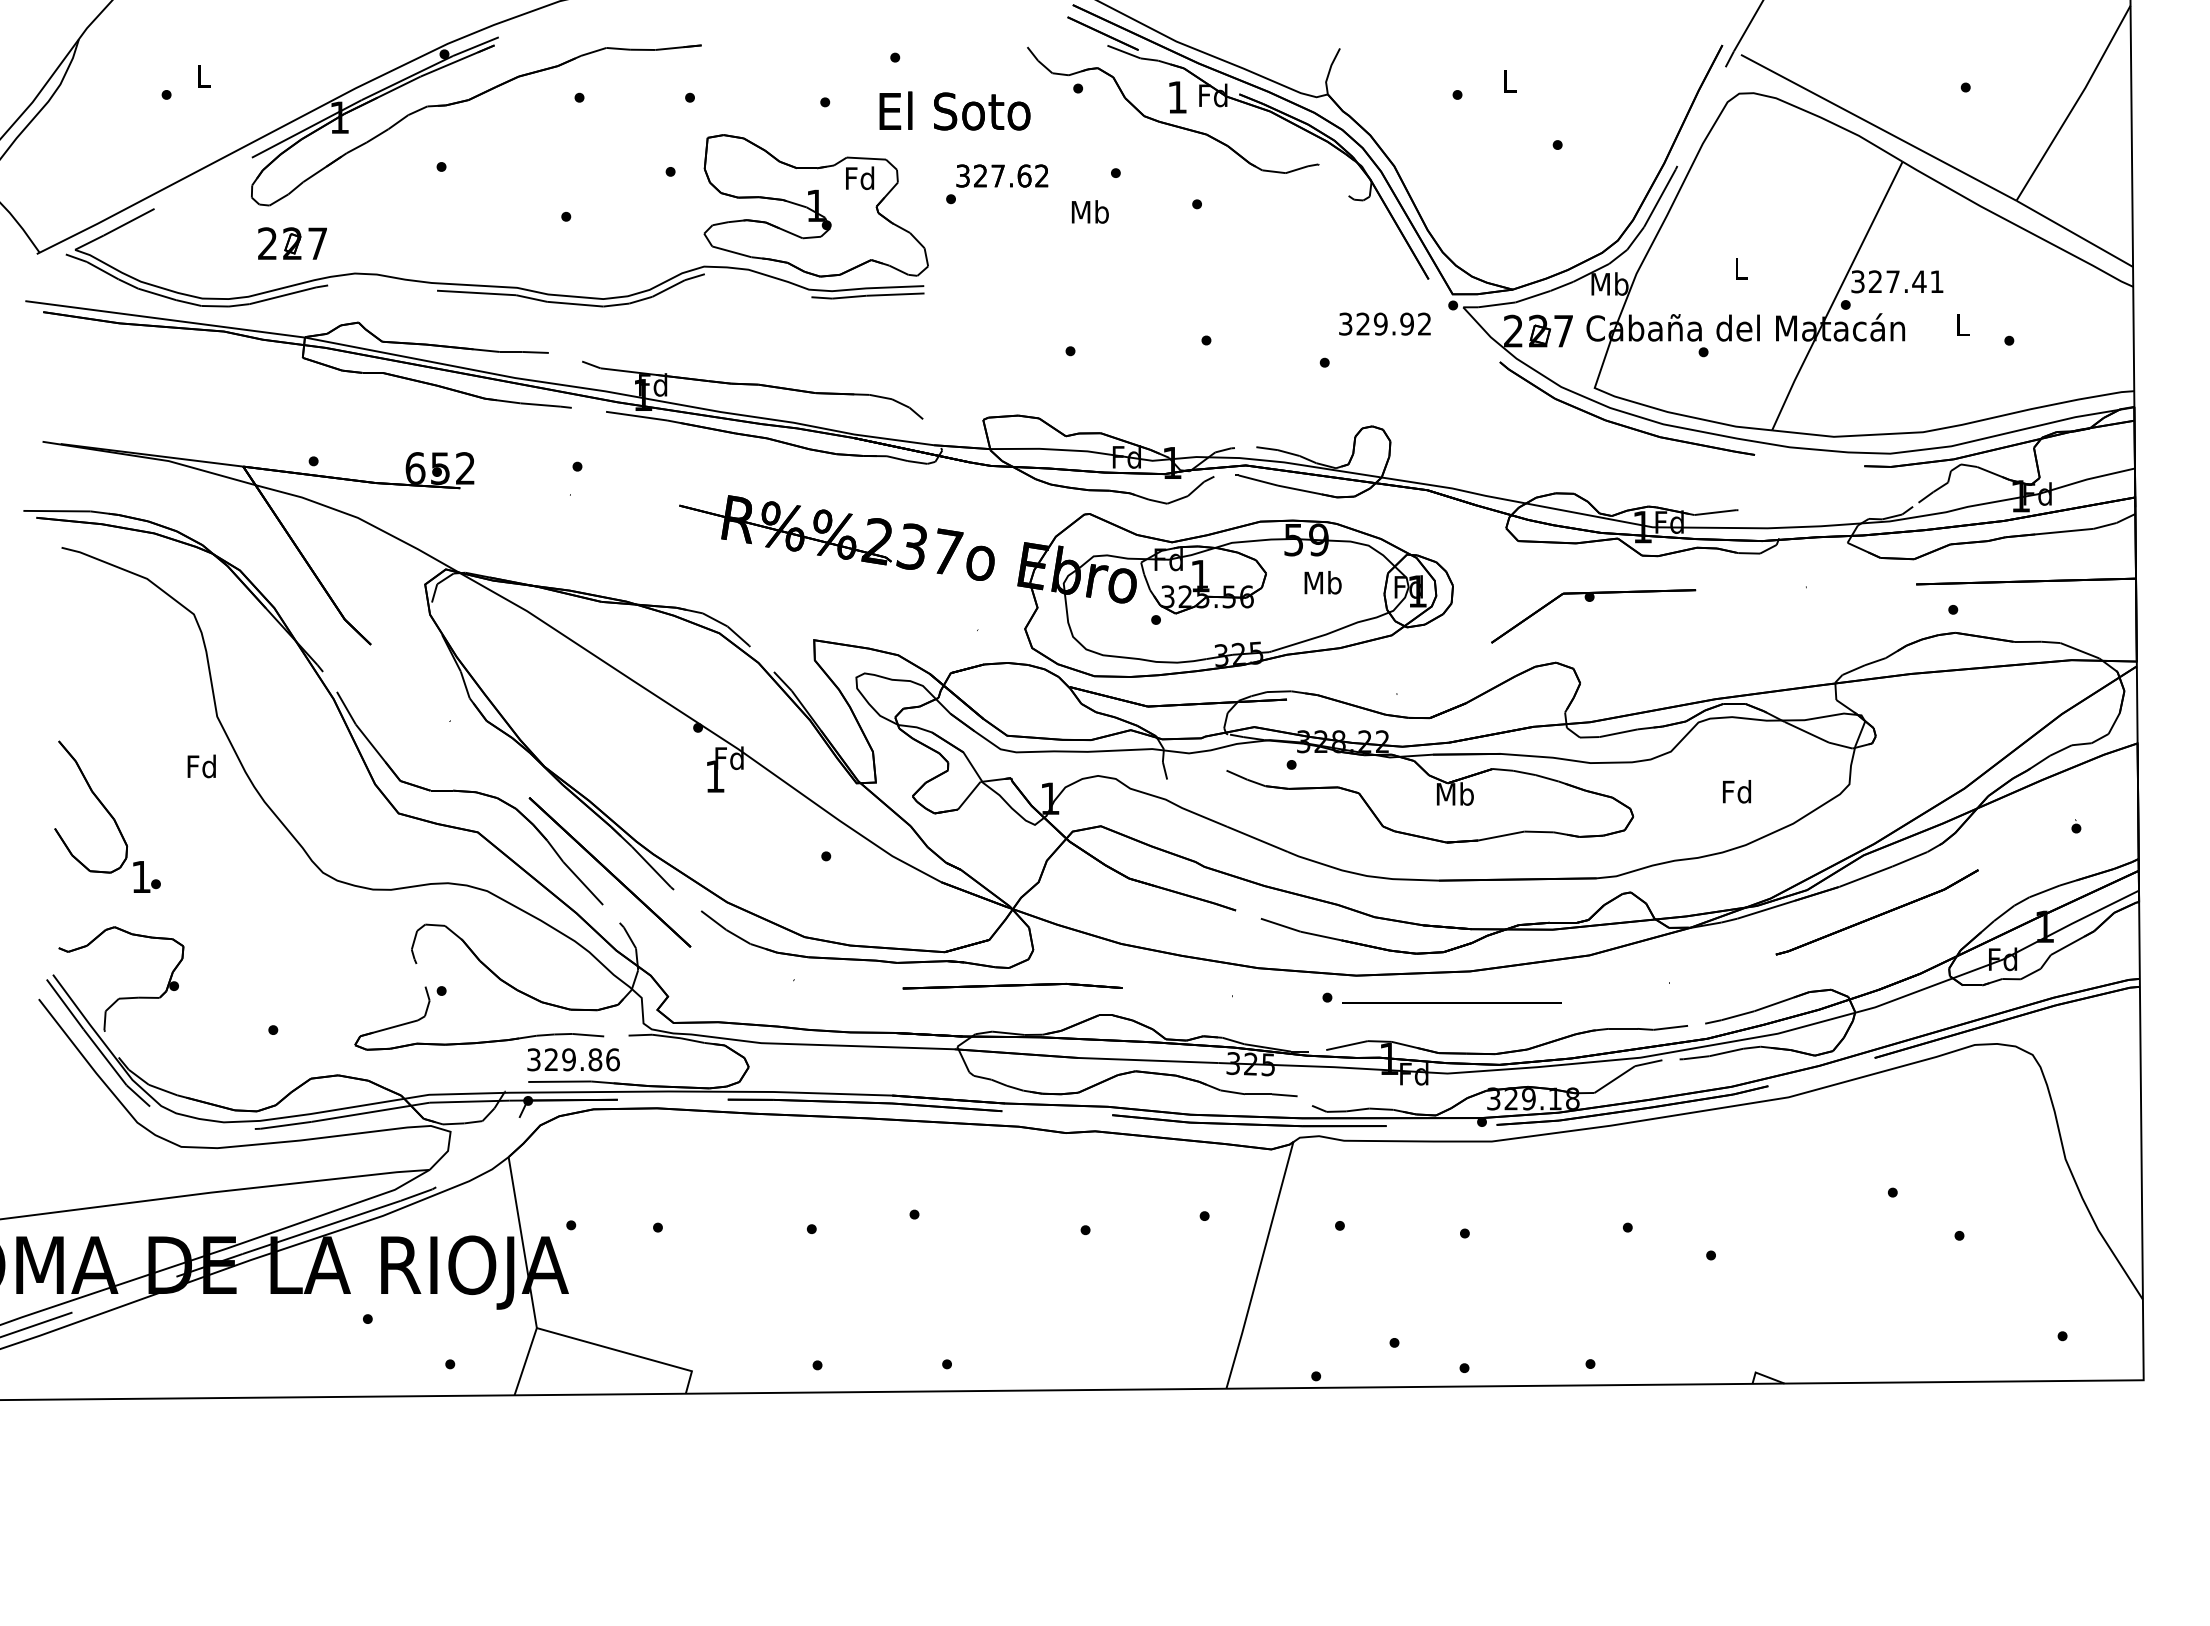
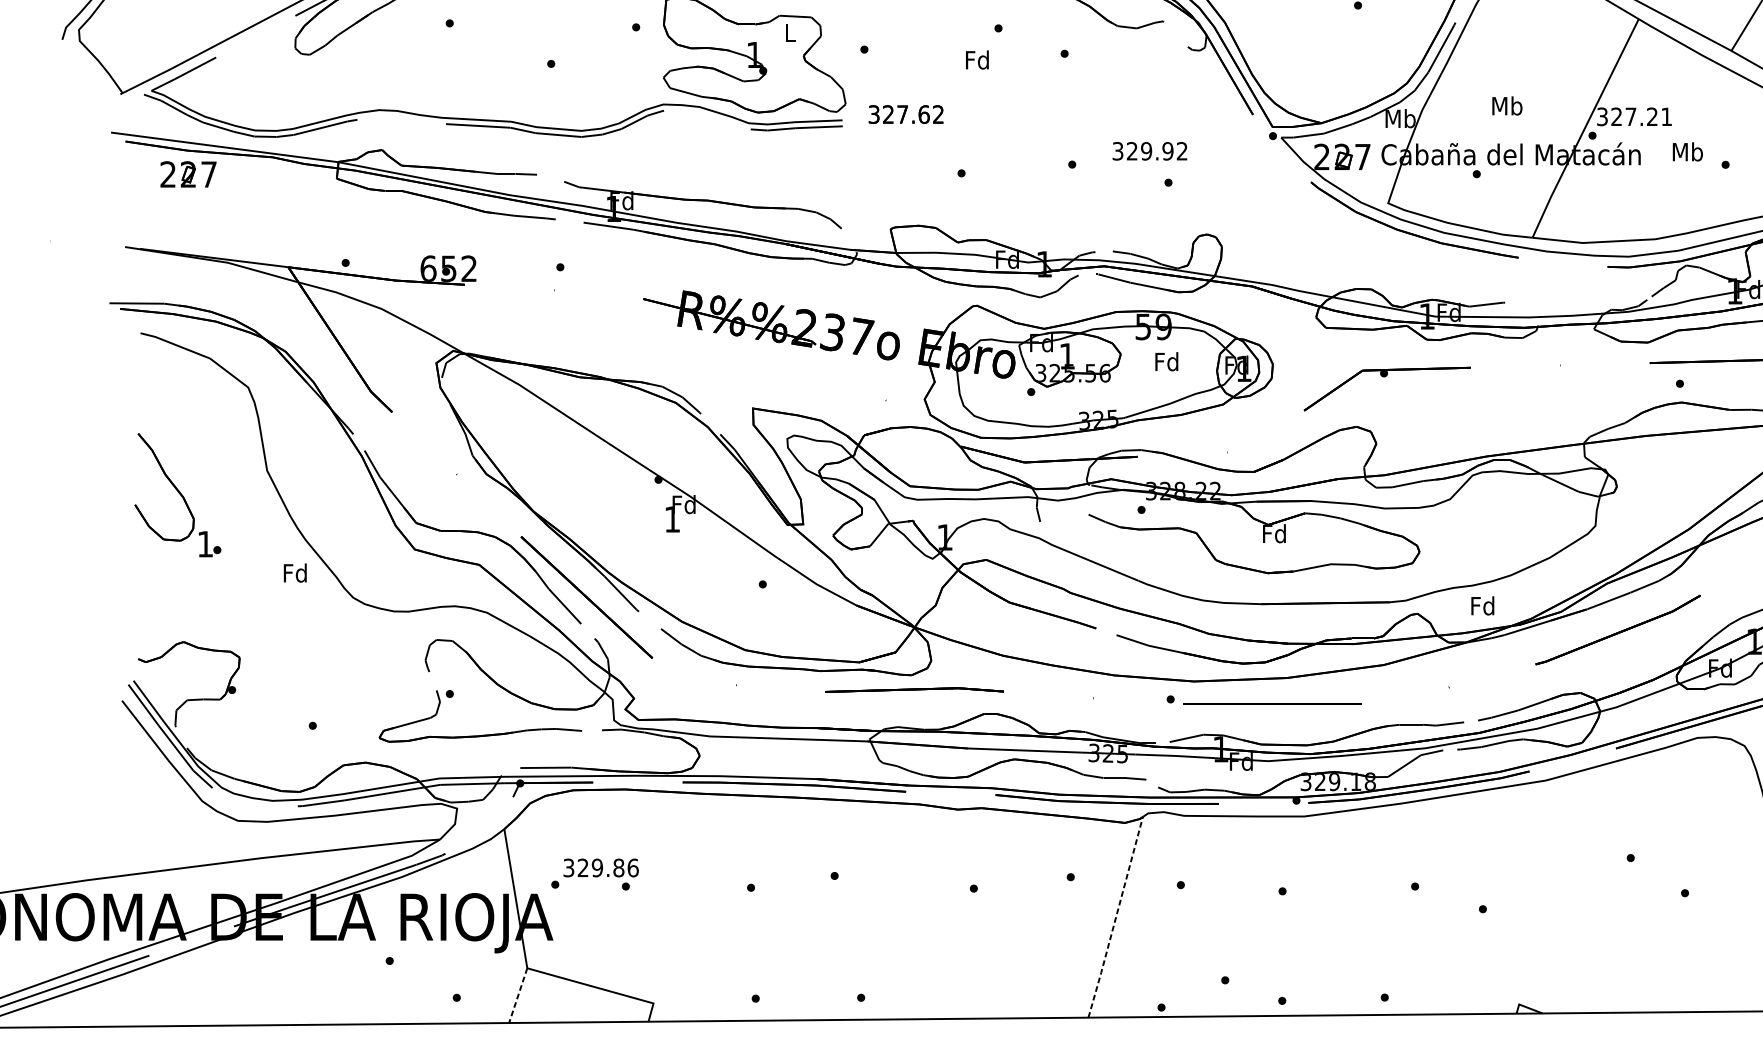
text: (1002, 175) -> (906, 114), moved
text: (860, 178) -> (790, 32), Fd -> L
text: (1089, 211) -> (977, 59), Mb -> Fd
part: (292, 243) -> (188, 174), moved
text: (1740, 268) -> (1506, 106), L -> Mb
text: (1919, 281) -> (1652, 116), 327.41 -> 327.21
text: (1384, 323) -> (1149, 150), moved
text: (1962, 324) -> (1687, 151), L -> Mb
text: (1322, 582) -> (1166, 361), Mb -> Fd
text: (201, 766) -> (295, 573), moved
text: (1736, 791) -> (1482, 605), moved
text: (1454, 793) -> (1274, 533), Mb -> Fd
part: (107, 816) -> (177, 495), moved
text: (573, 1059) -> (601, 867), moved
line: (1260, 1265) -> (1116, 917), solid -> dashed
line: (525, 1362) -> (518, 996), solid -> dashed

